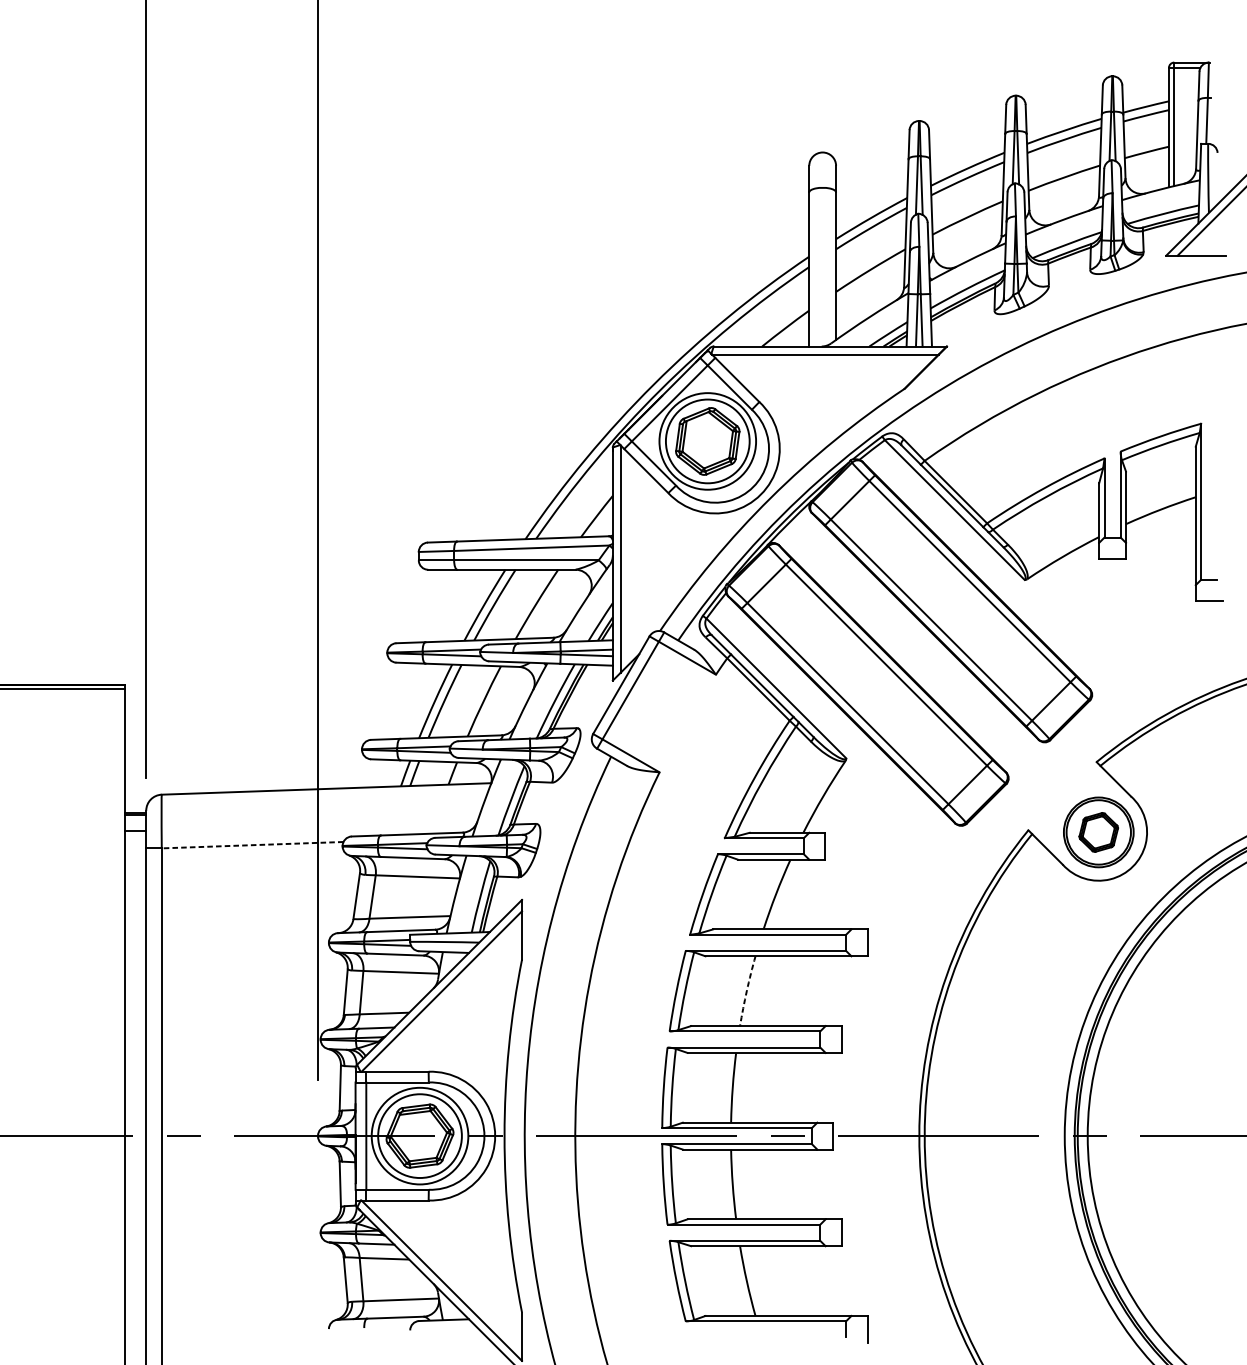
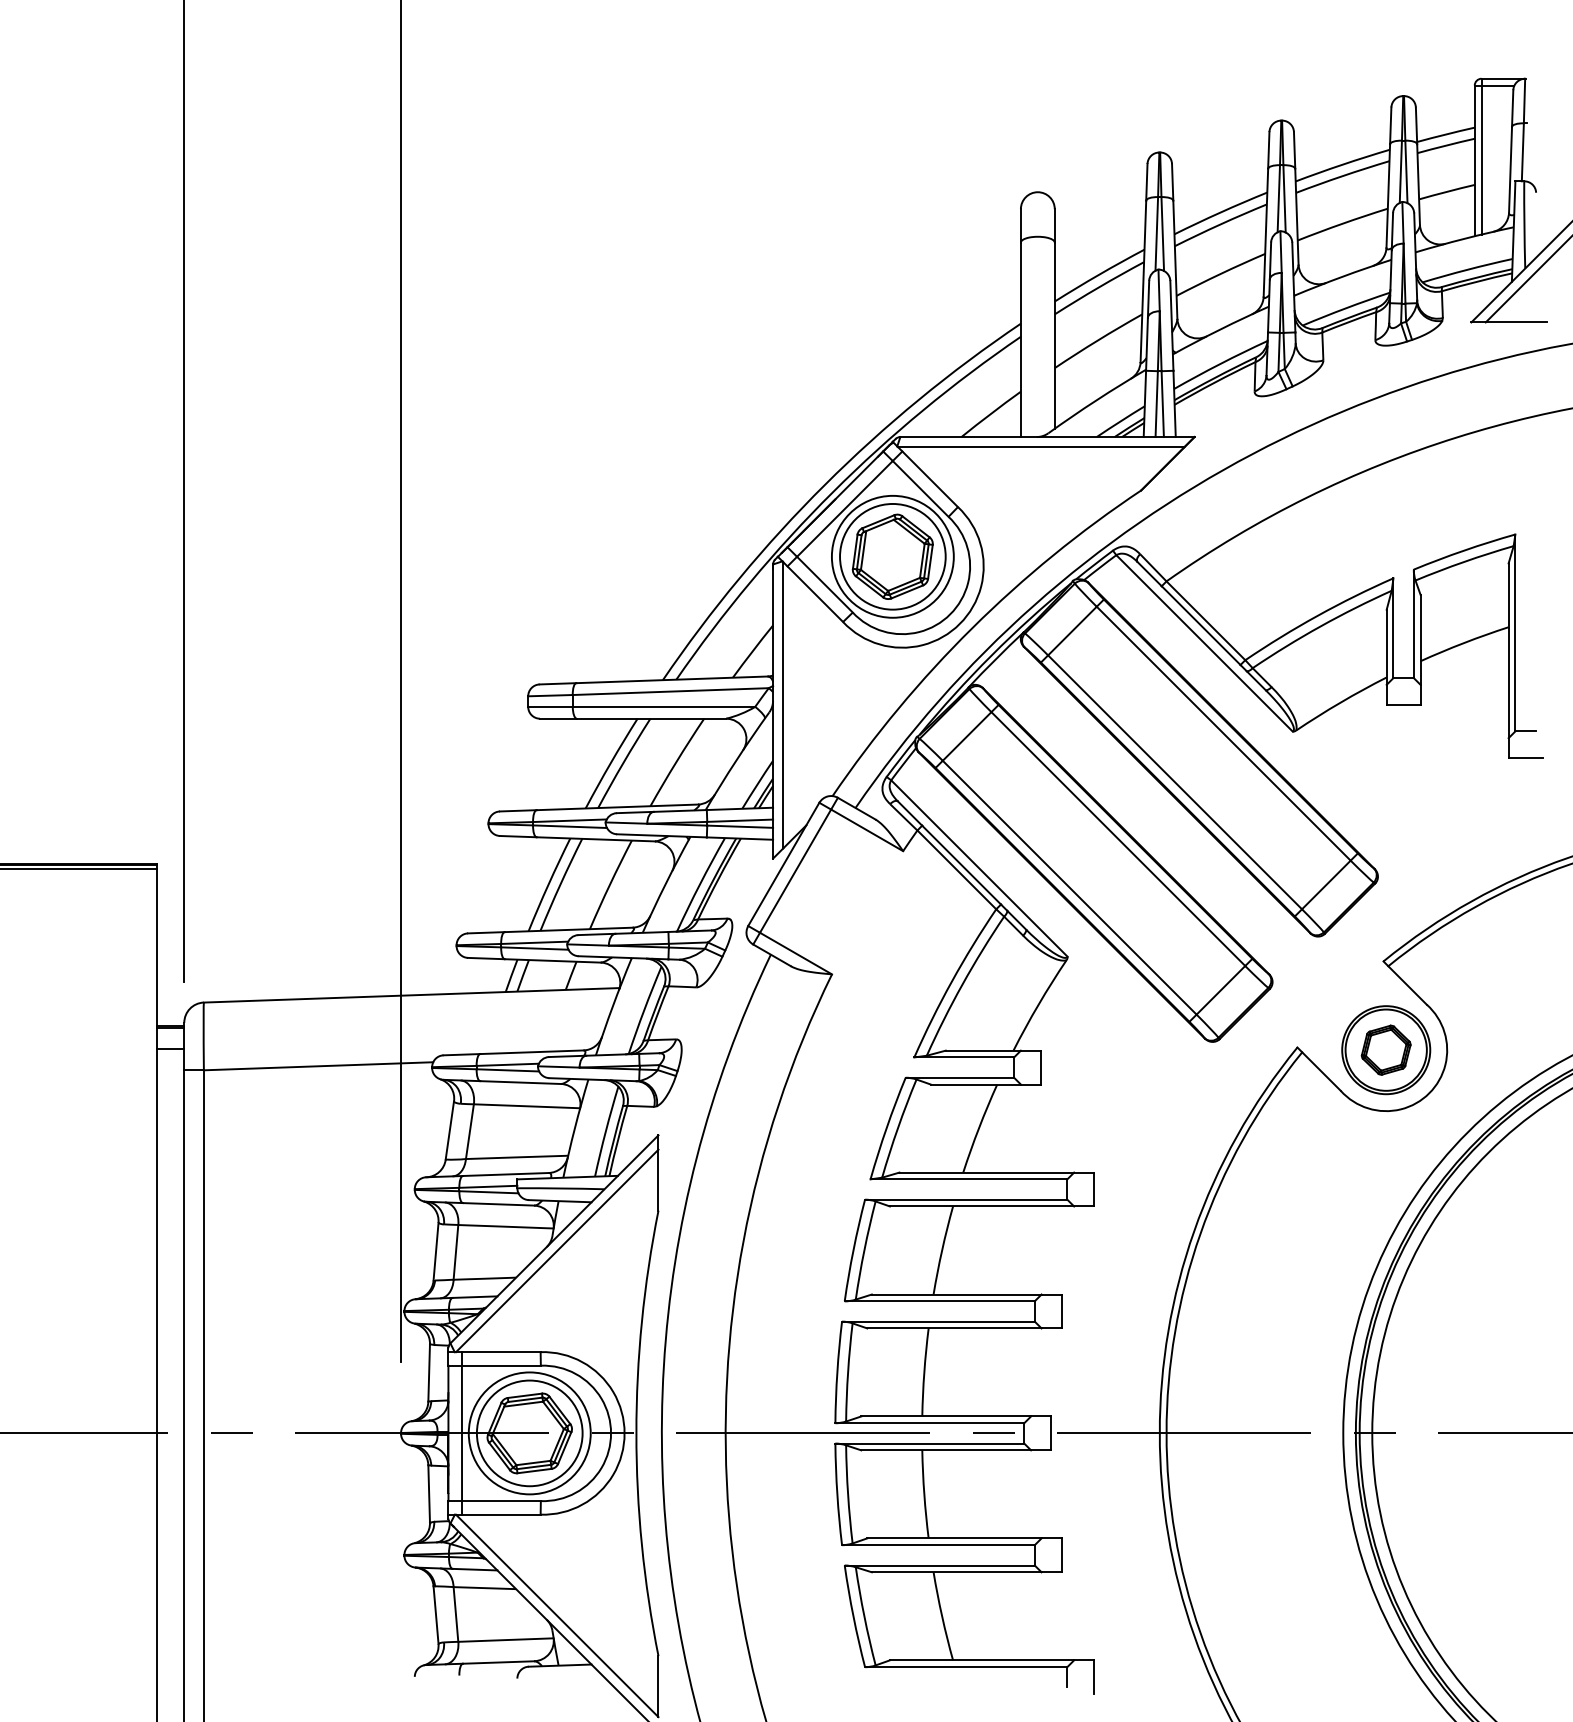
line: (252, 845) -> (318, 1066), dashed -> solid
arc: (747, 991) -> (942, 1250), dashed -> solid

